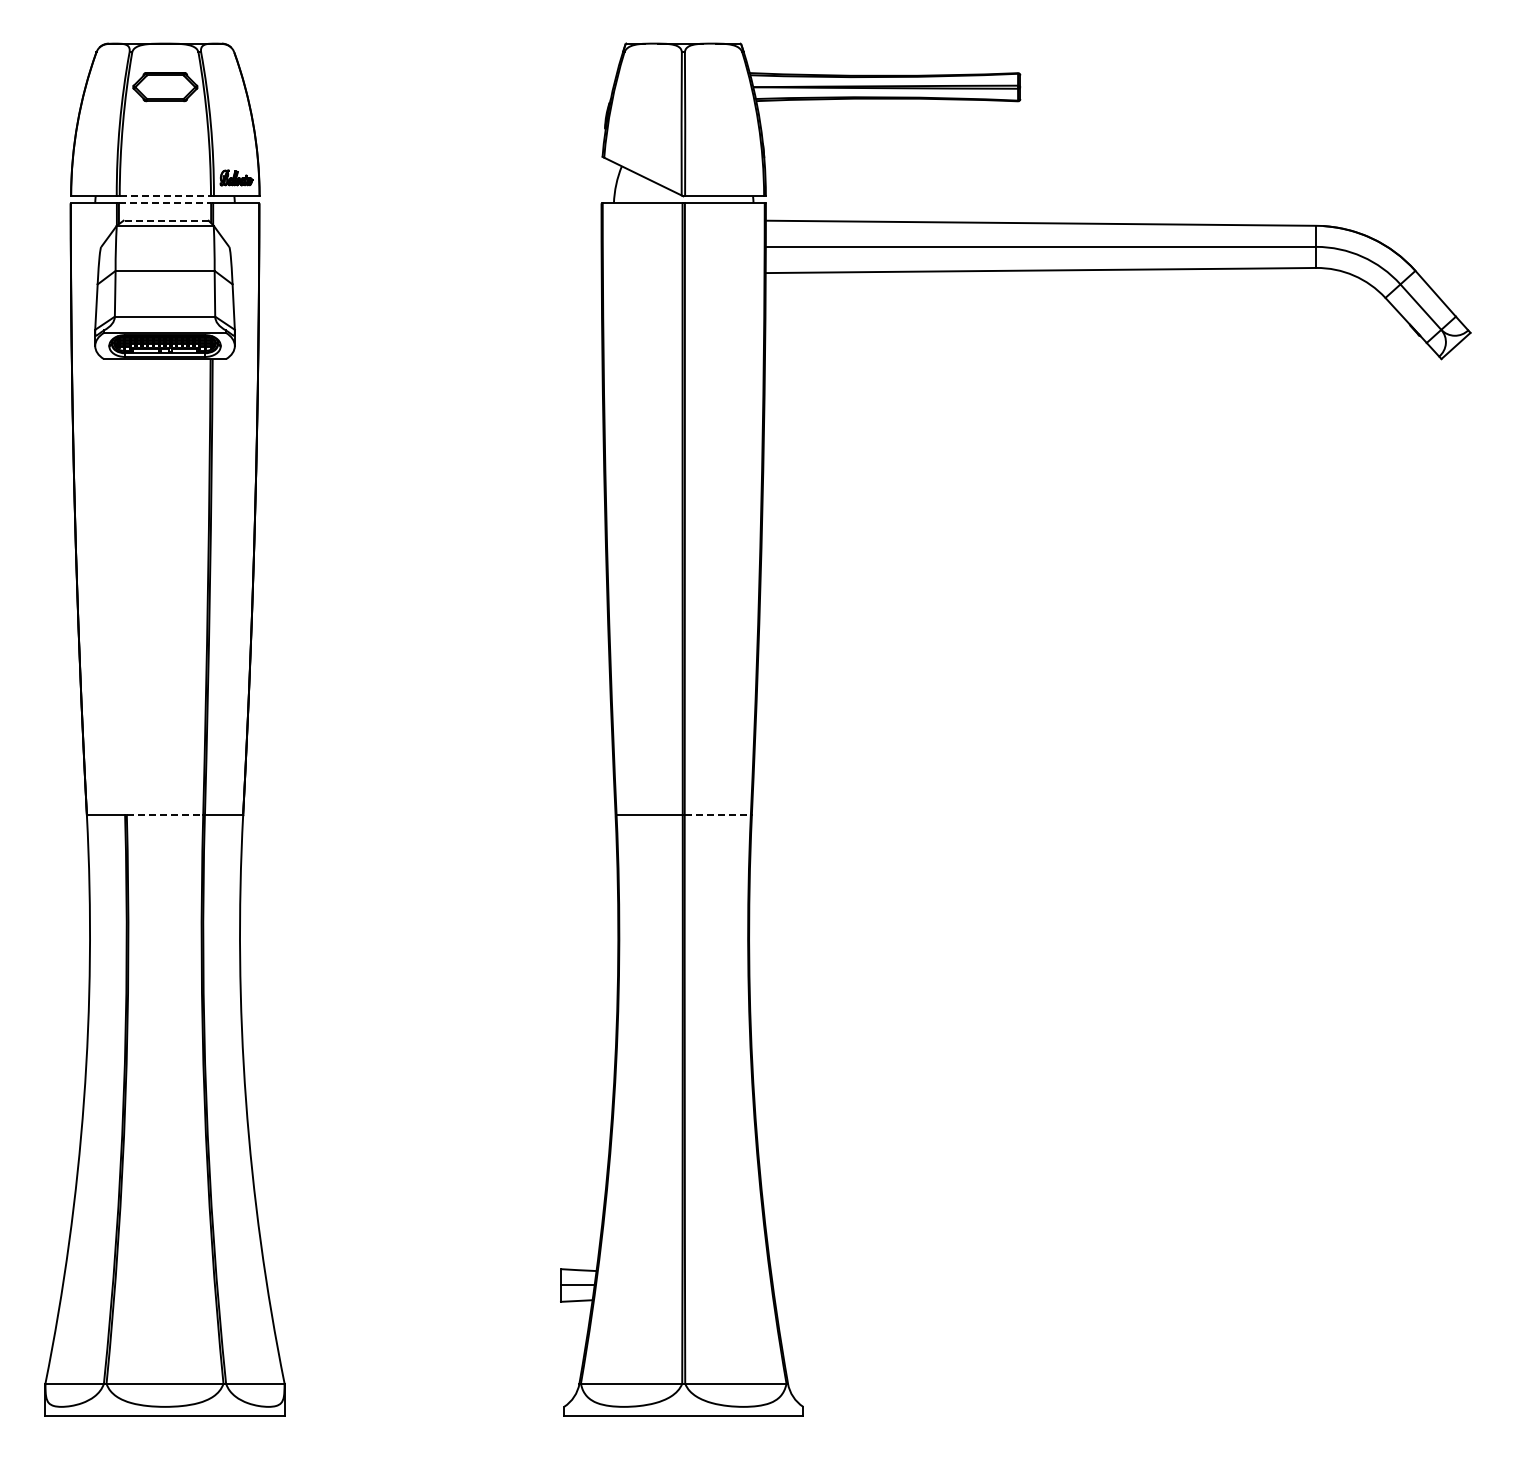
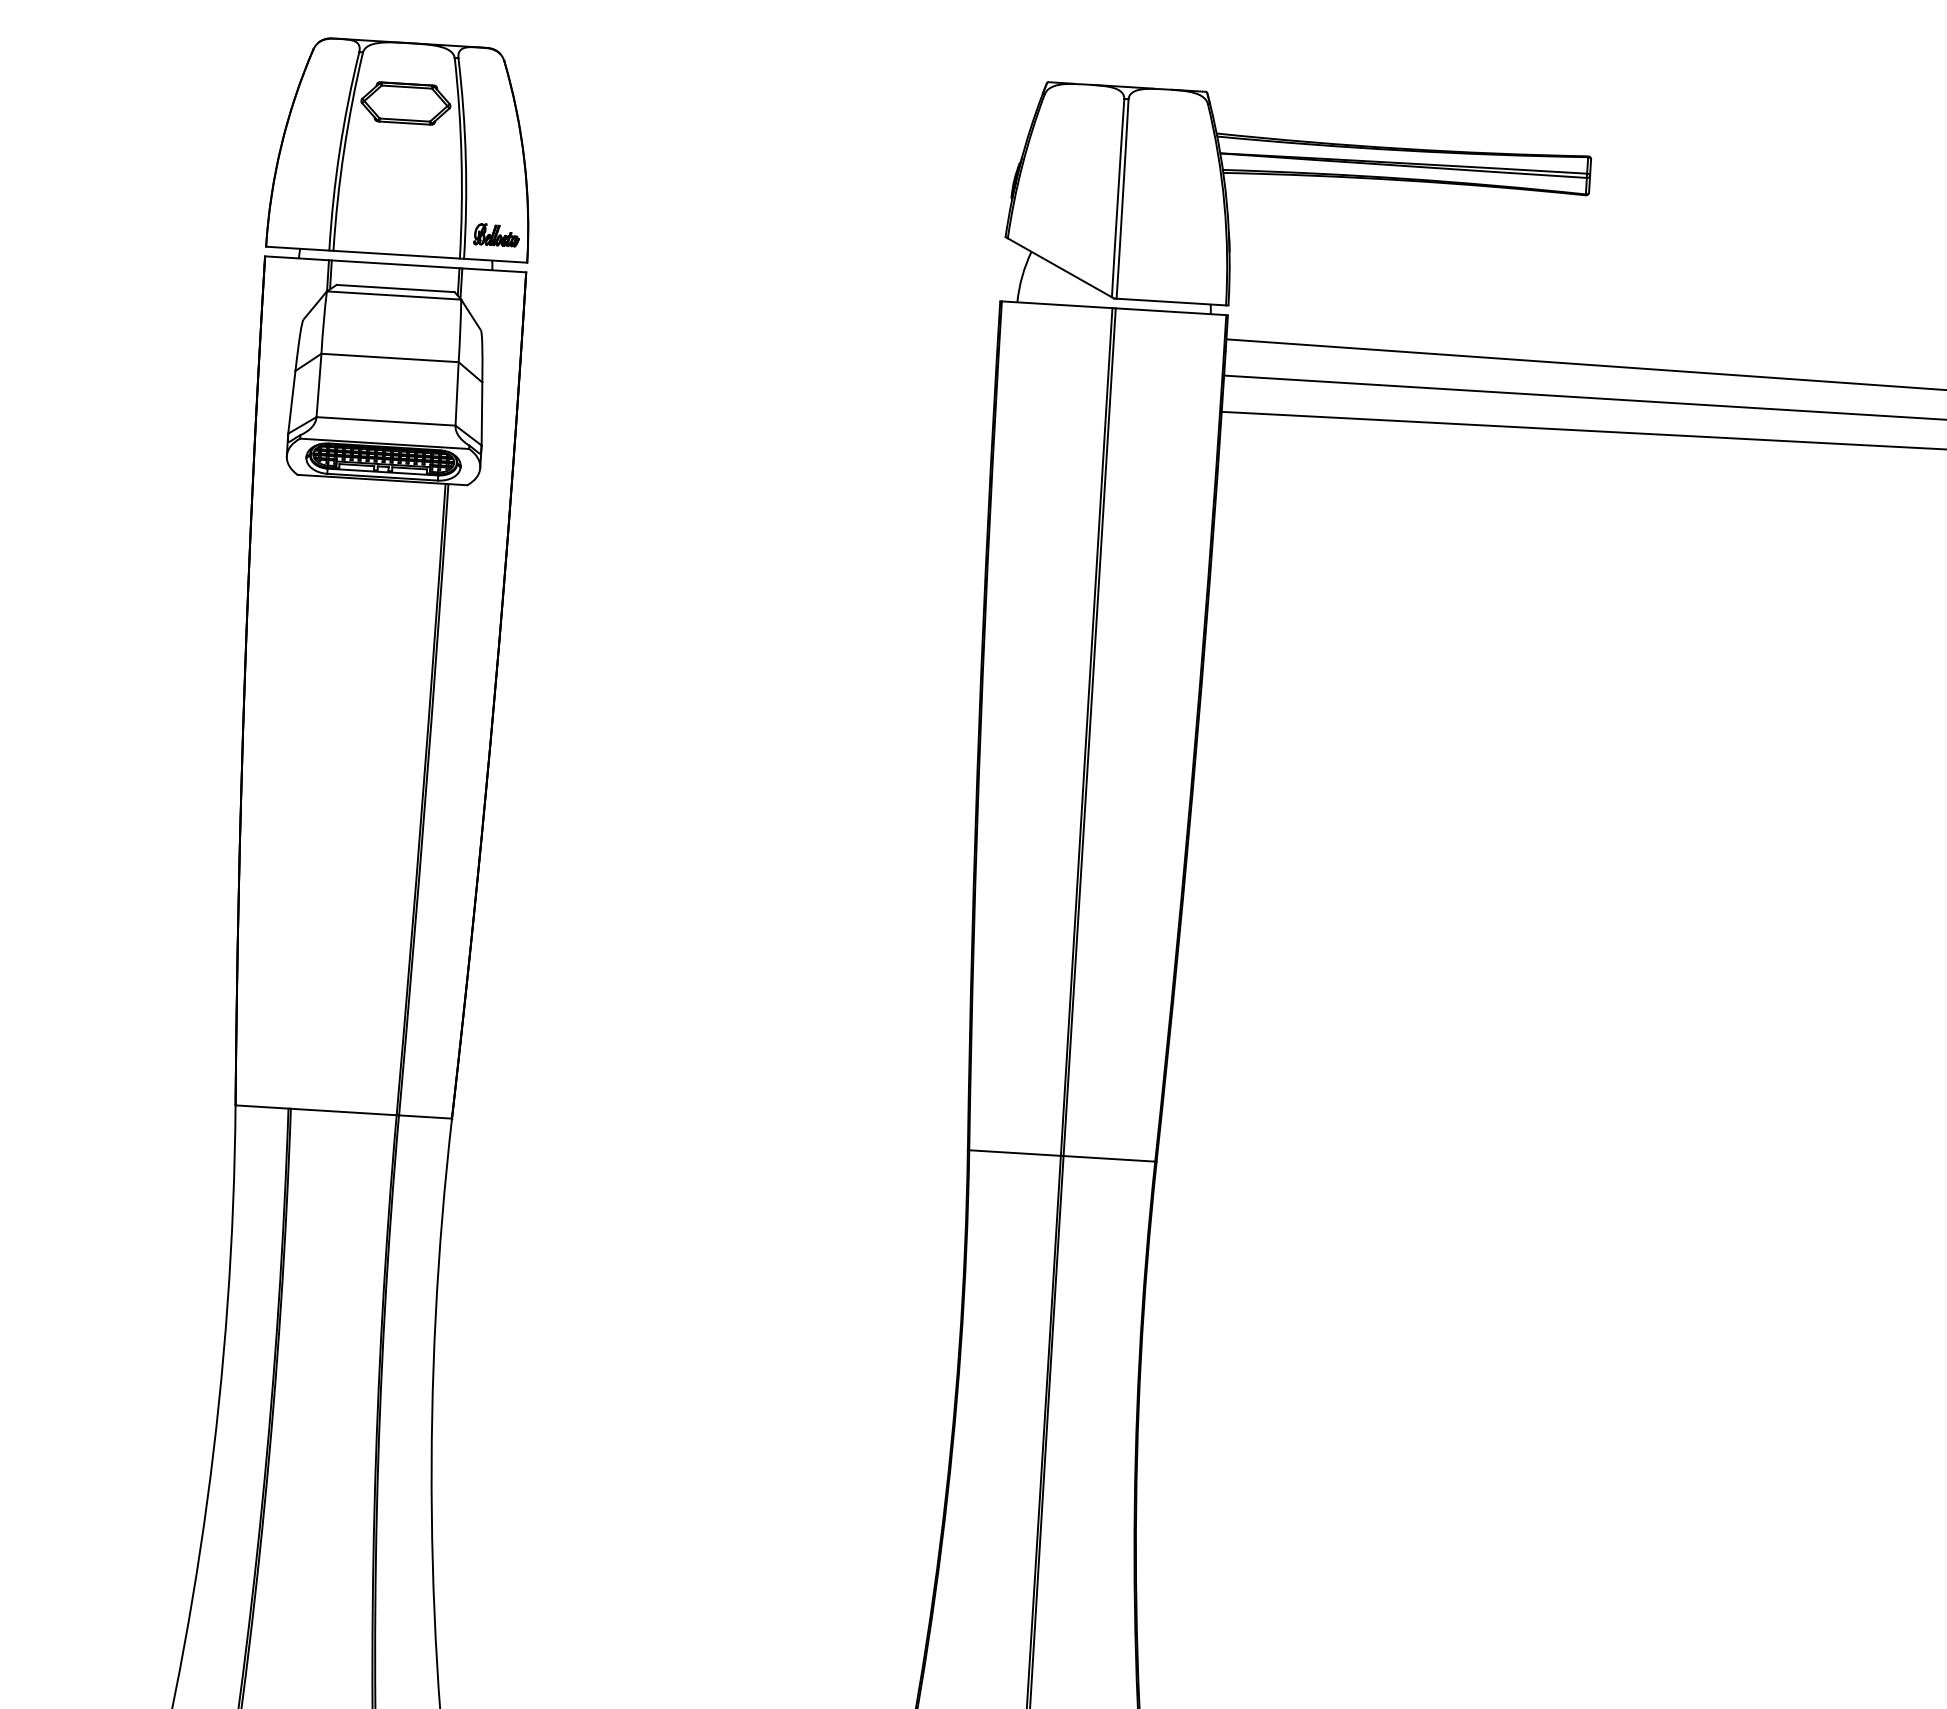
line: (165, 196) -> (396, 254), dashed -> solid
line: (165, 203) -> (396, 264), dashed -> solid
line: (166, 220) -> (396, 288), dashed -> solid
line: (165, 815) -> (344, 1112), dashed -> solid
line: (718, 815) -> (1110, 1159), dashed -> solid

